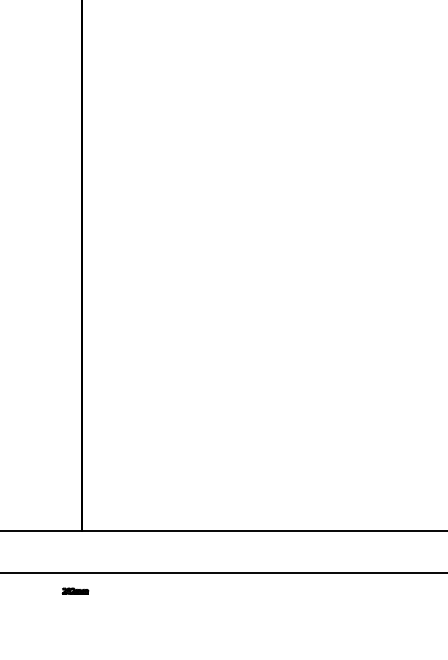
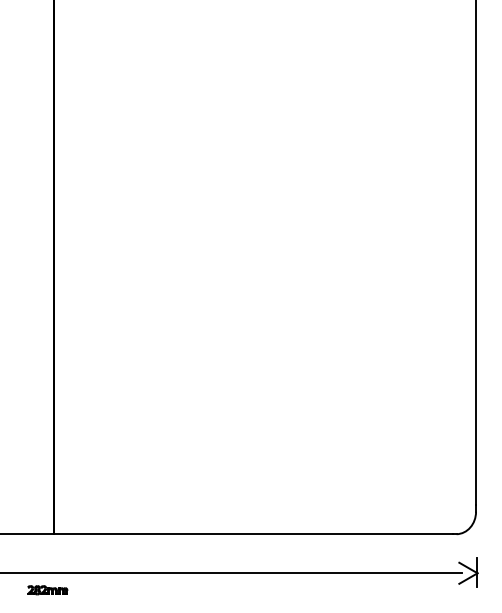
part: (75, 591) -> (47, 590), size x1.67

